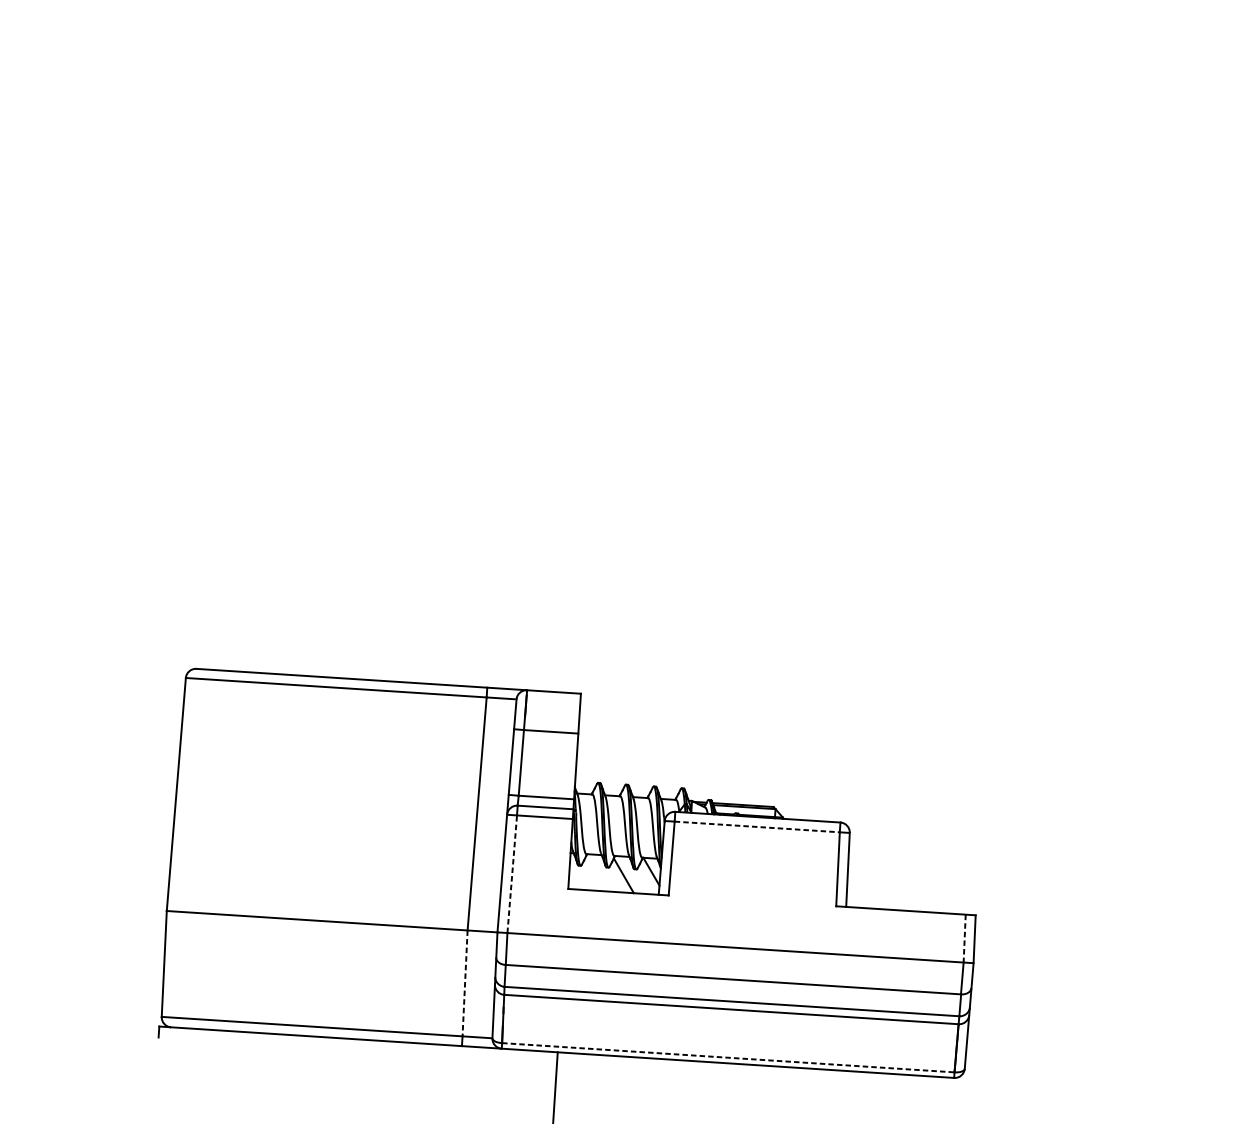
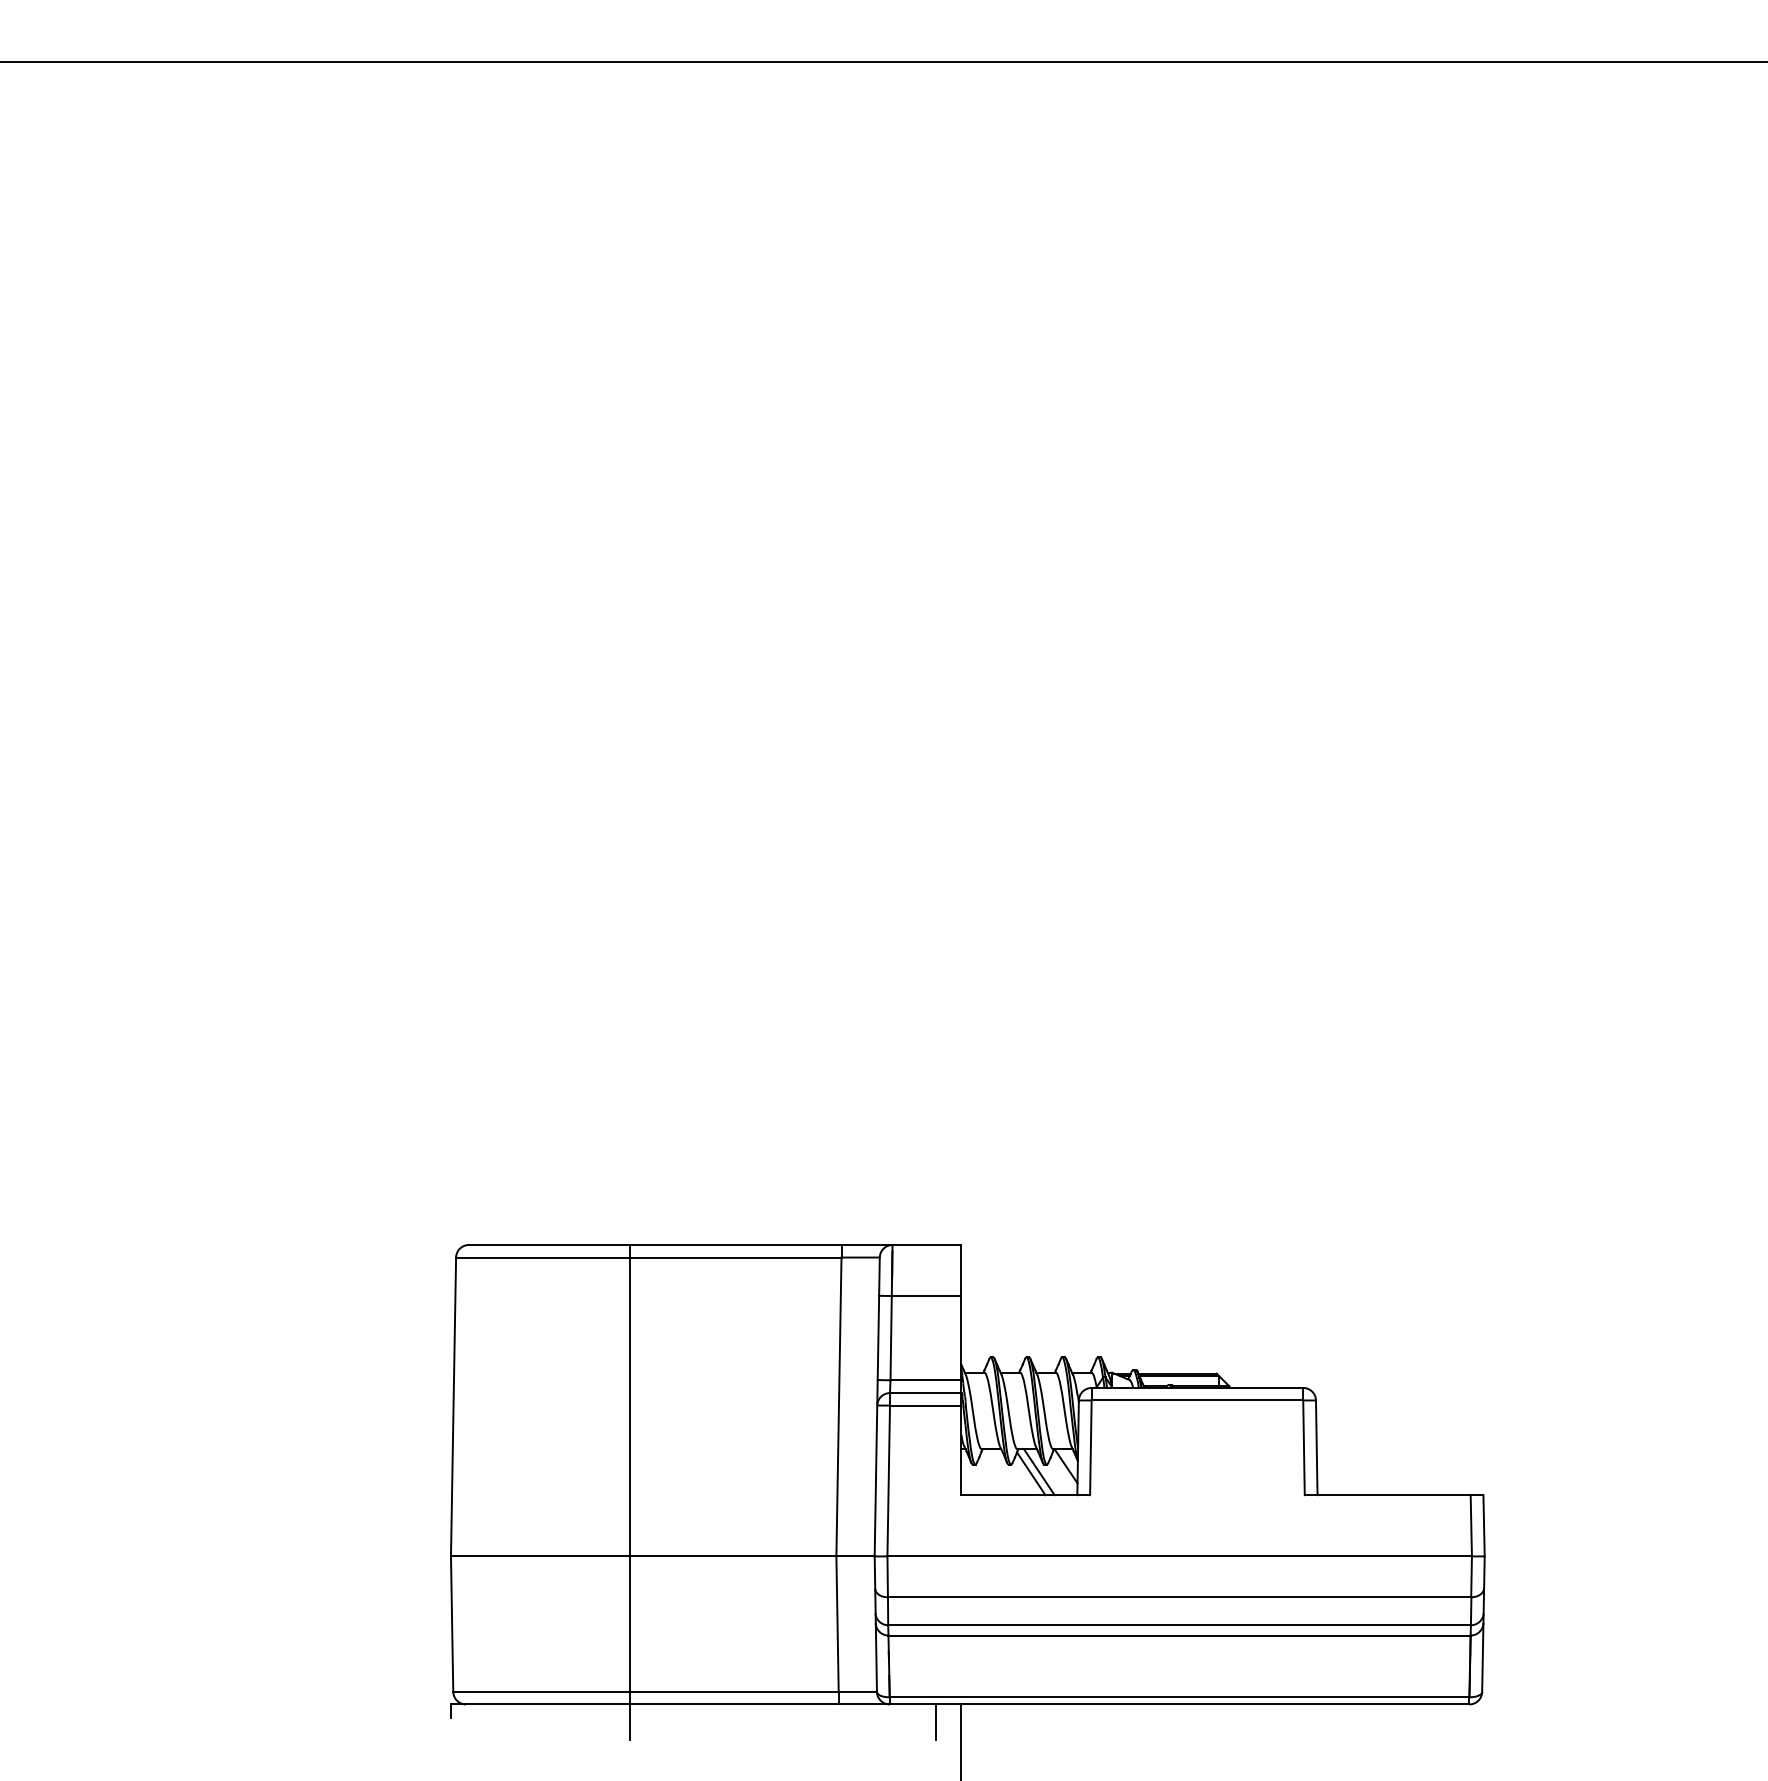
line: (757, 826) -> (1197, 1400), dashed -> solid
line: (309, 870) -> (629, 1492), added
line: (512, 873) -> (888, 1480), dashed -> solid
line: (630, 875) -> (1039, 1472), added
line: (964, 938) -> (1471, 1525), dashed -> solid
line: (465, 983) -> (837, 1624), dashed -> solid
line: (728, 1057) -> (1179, 1697), dashed -> solid
line: (536, 1065) -> (935, 1722), added

